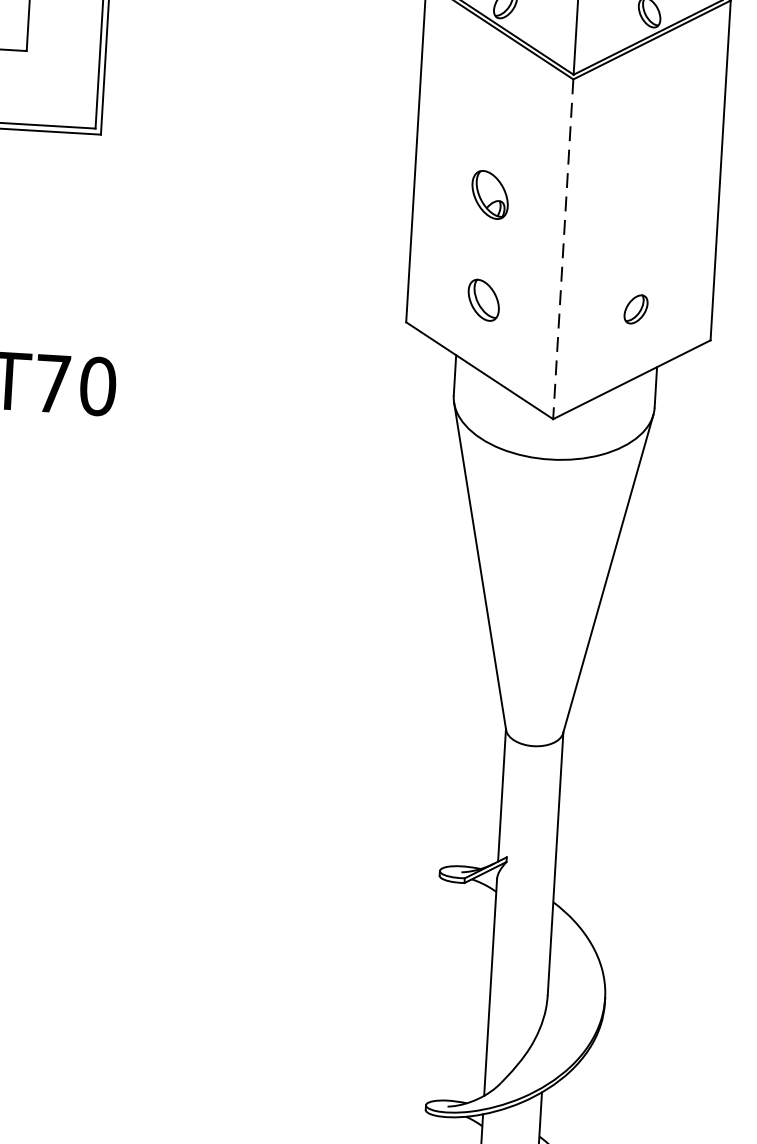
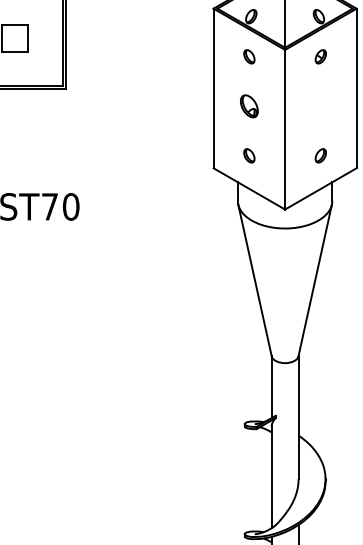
part: (496, 88) -> (249, 56), added
part: (647, 97) -> (320, 56), added
line: (564, 248) -> (285, 129), dashed -> solid
part: (484, 299) -> (249, 155), size x0.71

